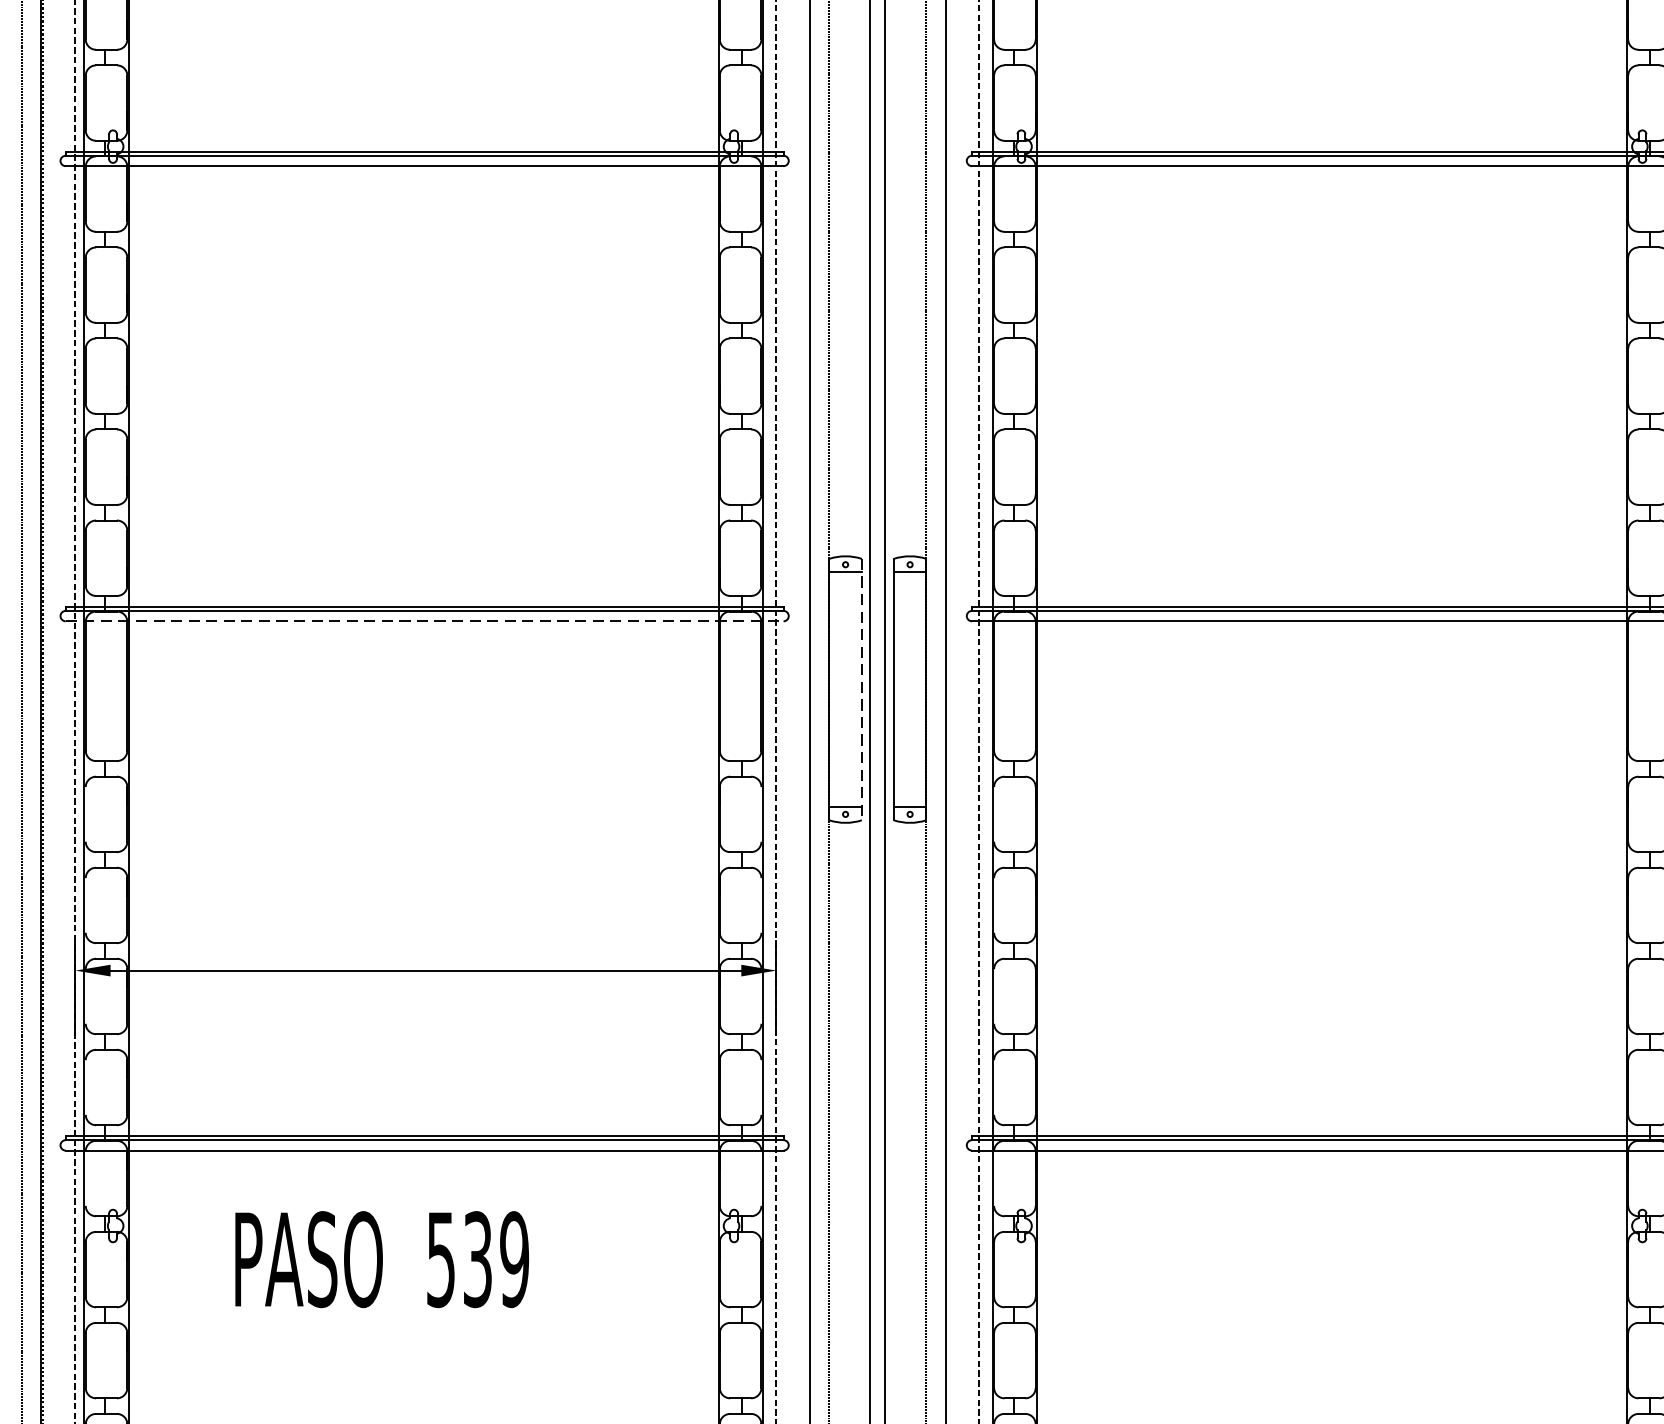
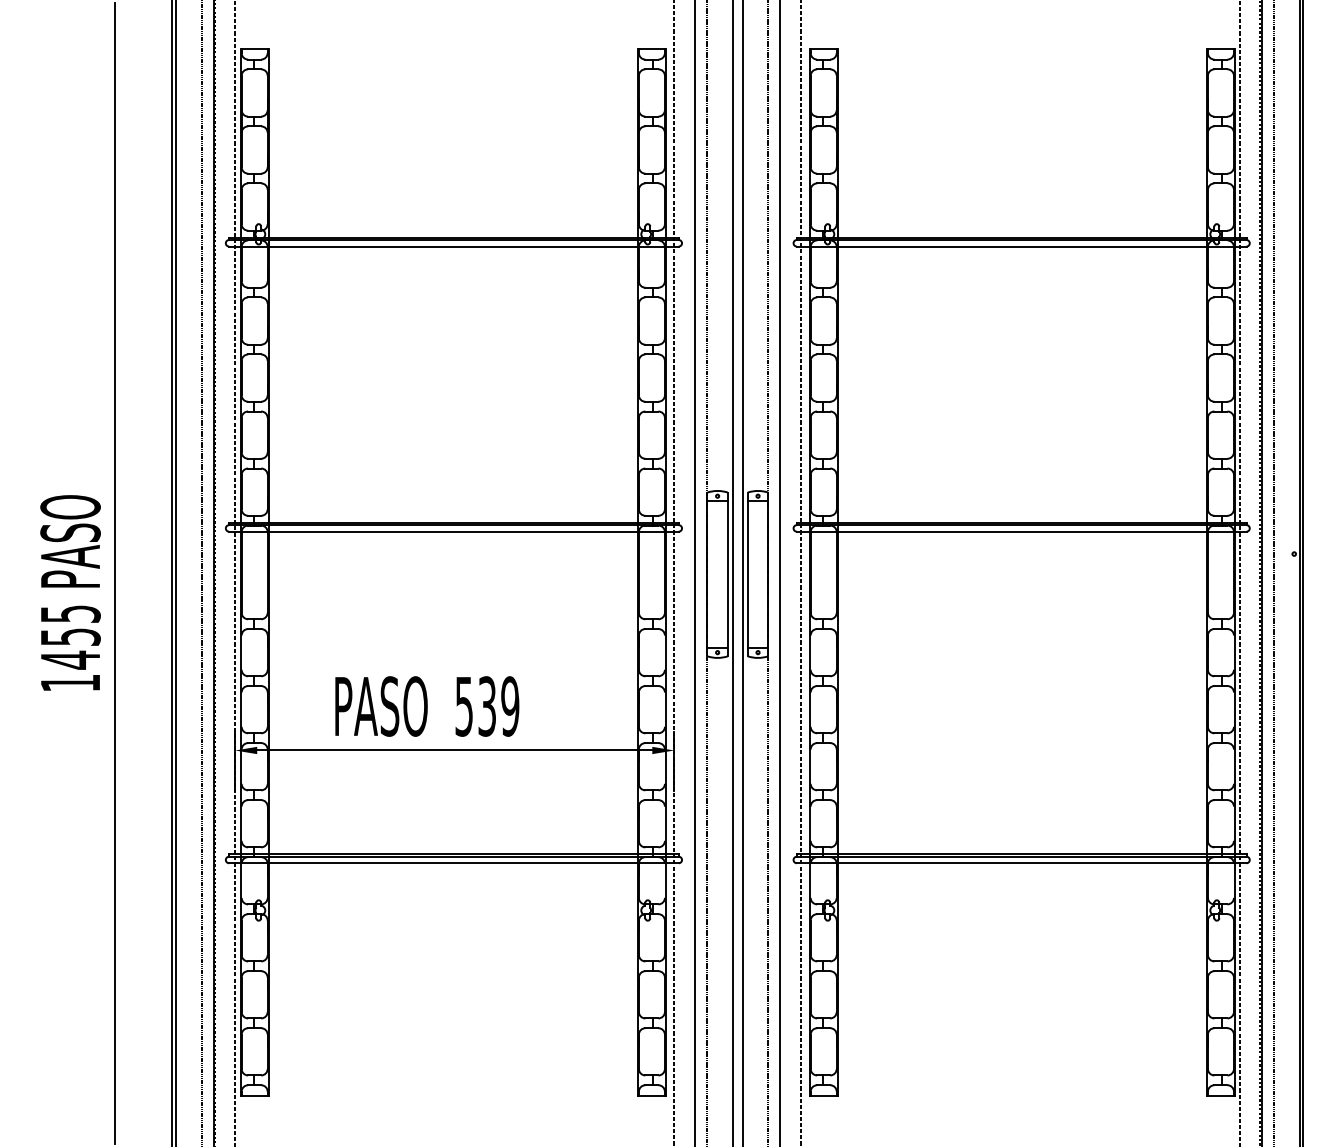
line: (423, 621) -> (453, 531), dashed -> solid
line: (861, 689) -> (727, 574), dashed -> solid
text: (382, 1259) -> (427, 706), moved

